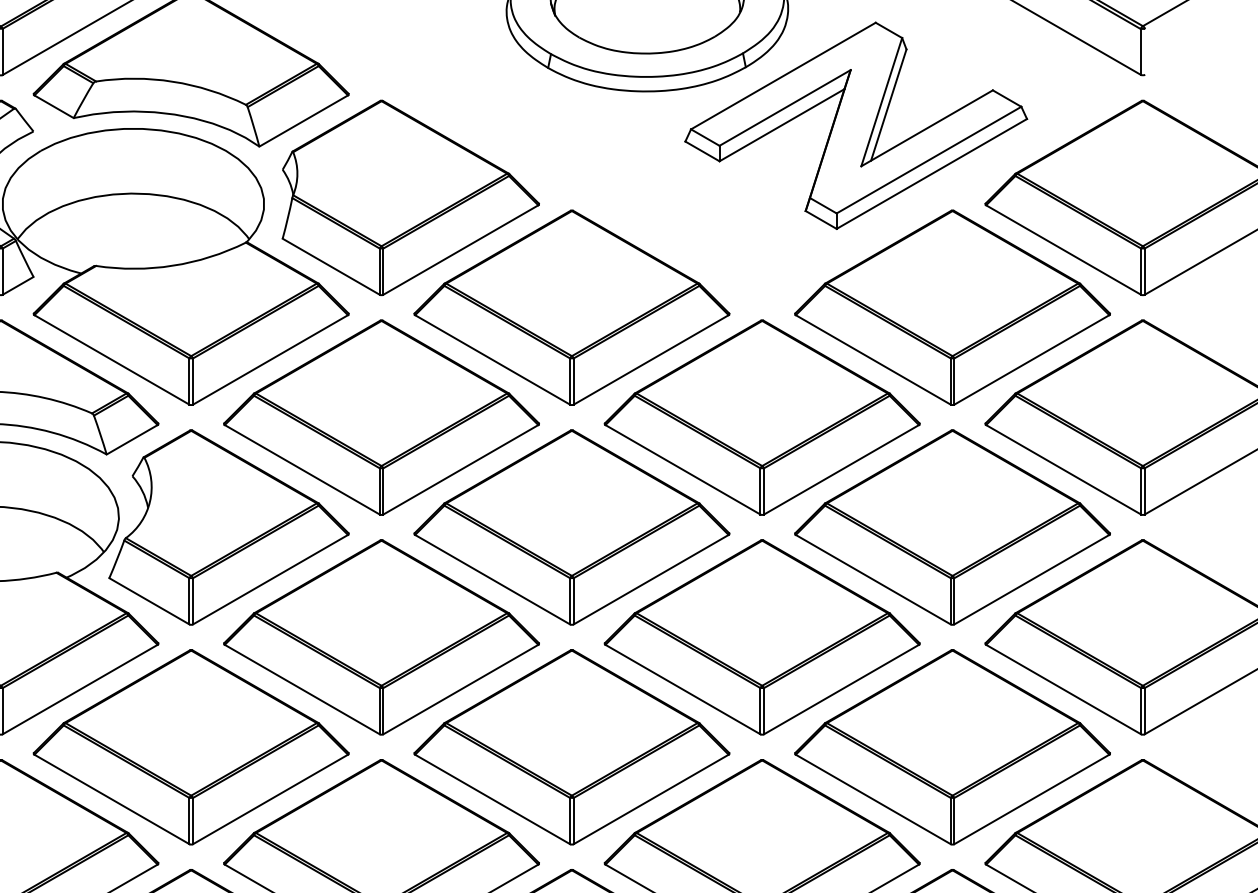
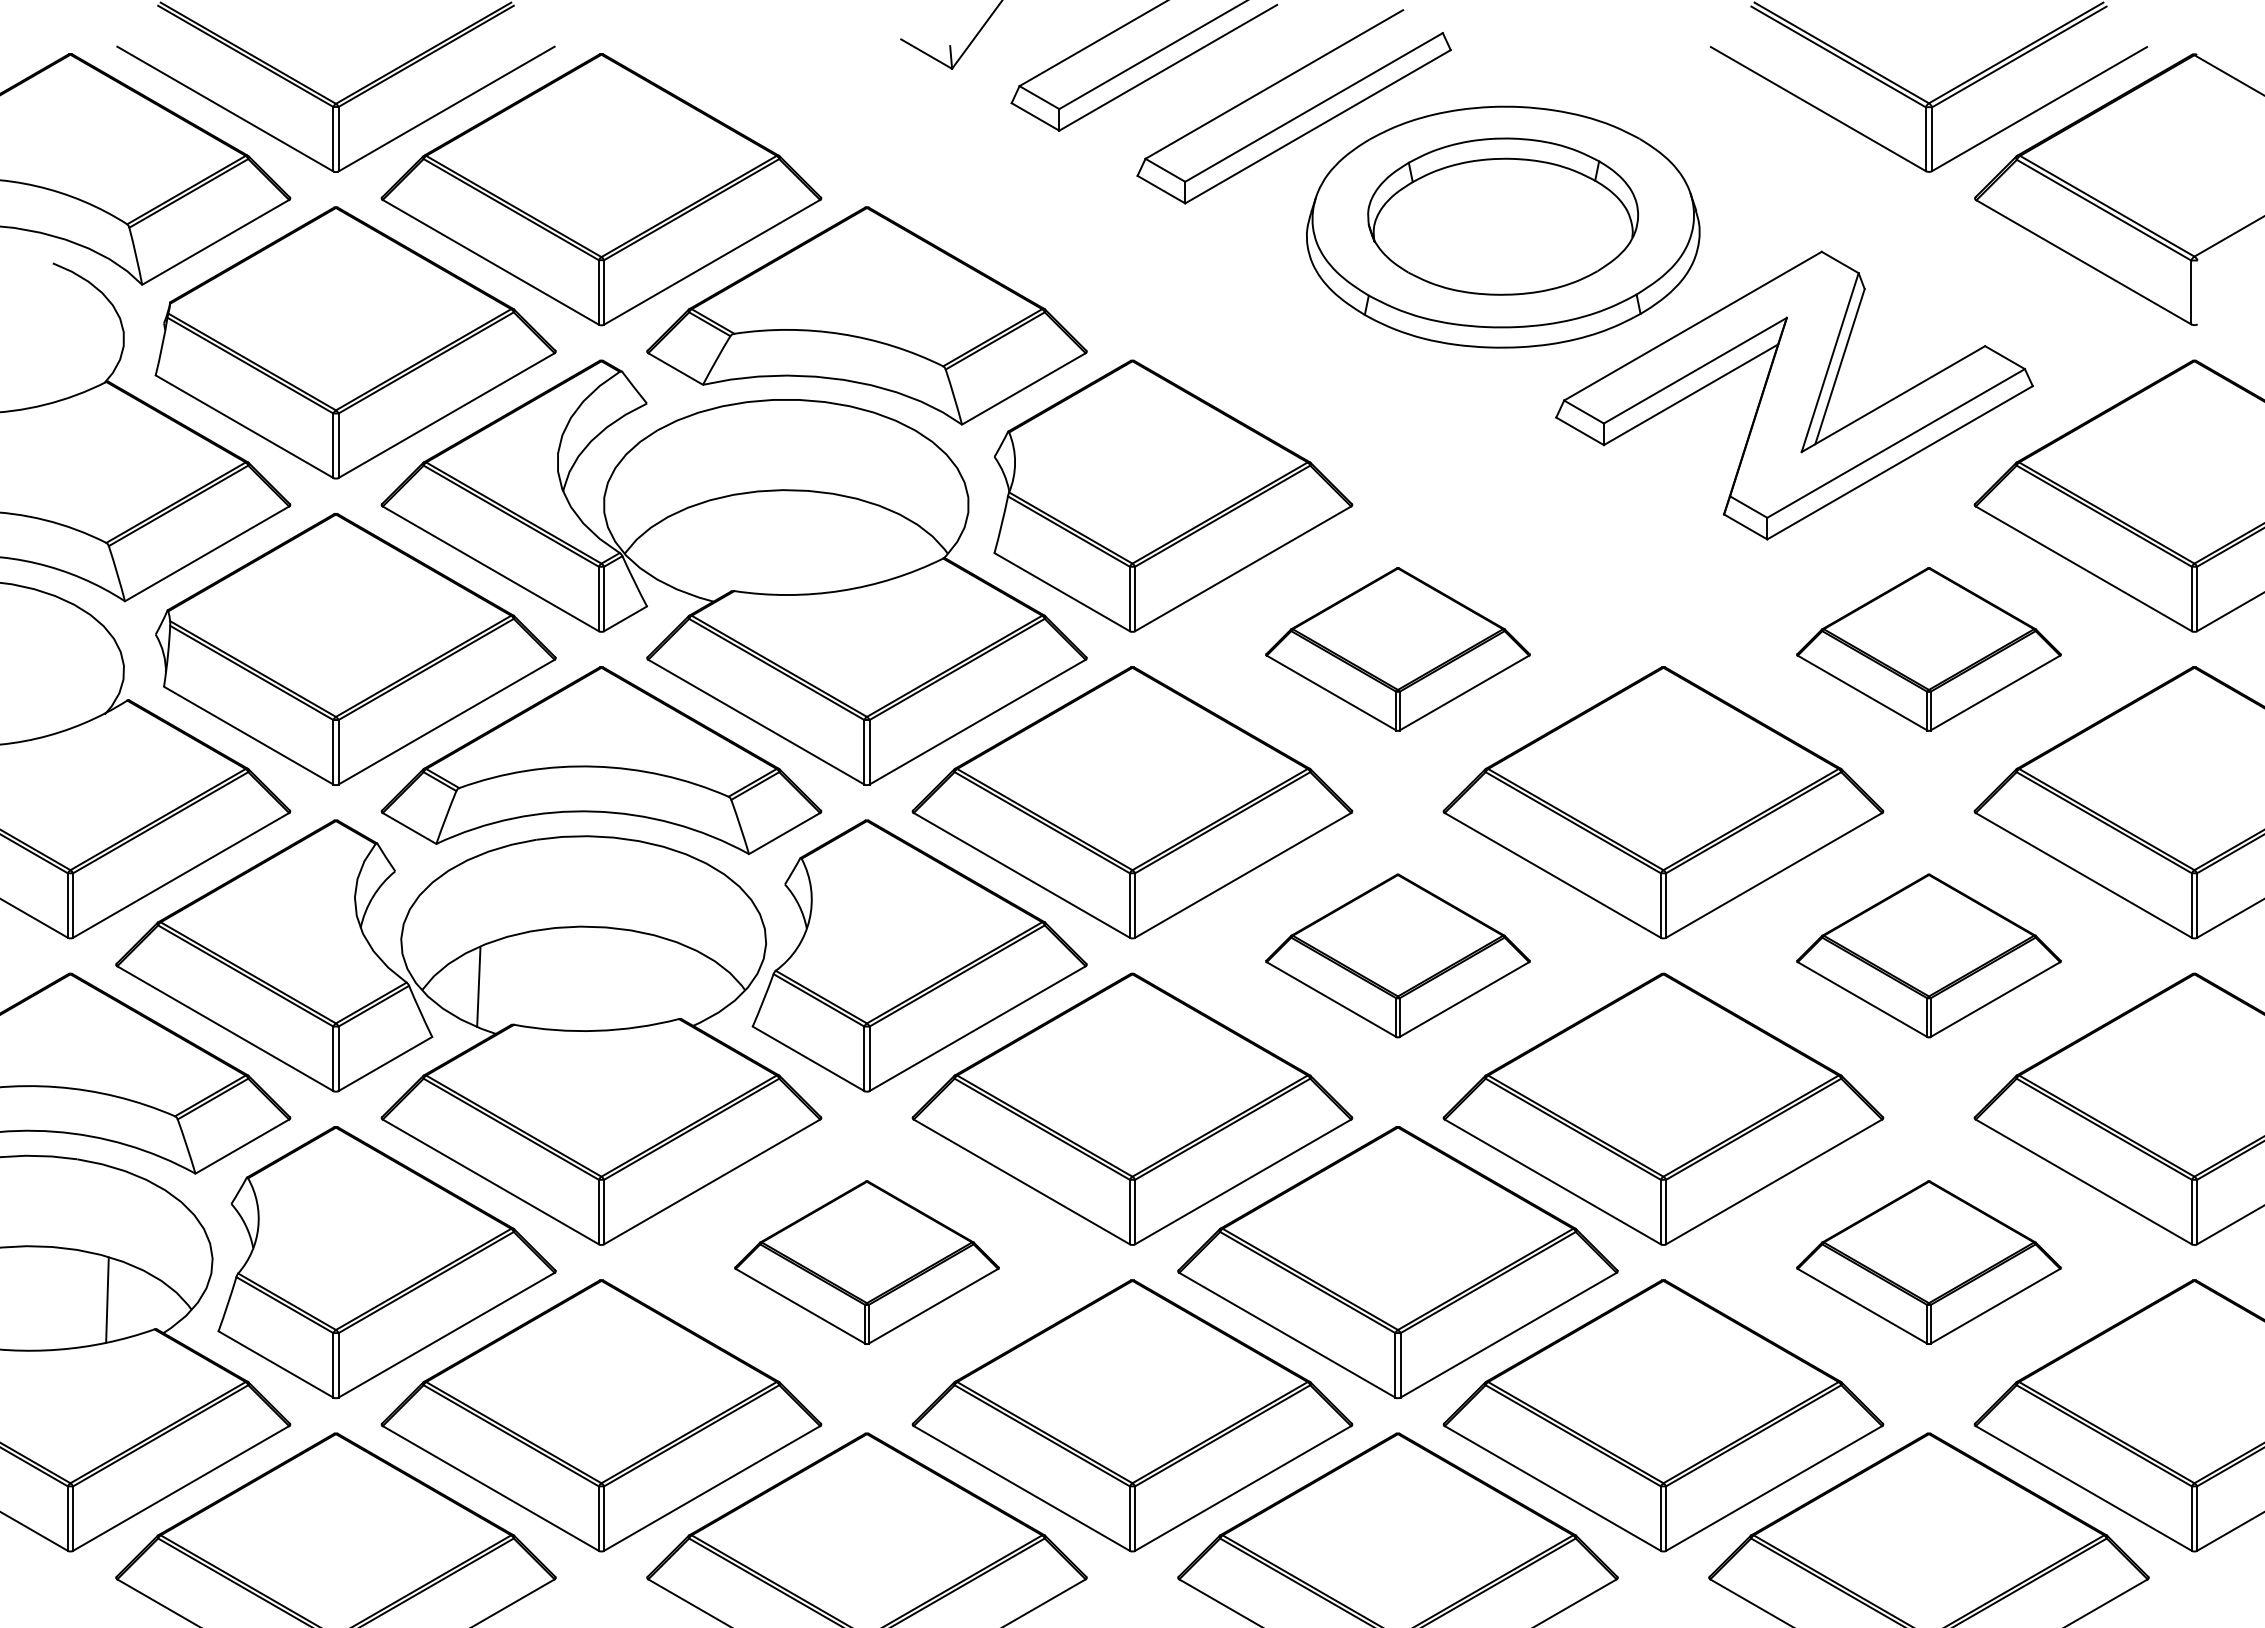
part: (571, 307) -> (1397, 649), size x0.6
part: (952, 307) -> (1928, 649), size x0.6
part: (571, 527) -> (1397, 955), size x0.6
part: (952, 527) -> (1928, 955), size x0.6
part: (190, 747) -> (866, 1262), size x0.6
part: (952, 747) -> (1928, 1262), size x0.6

